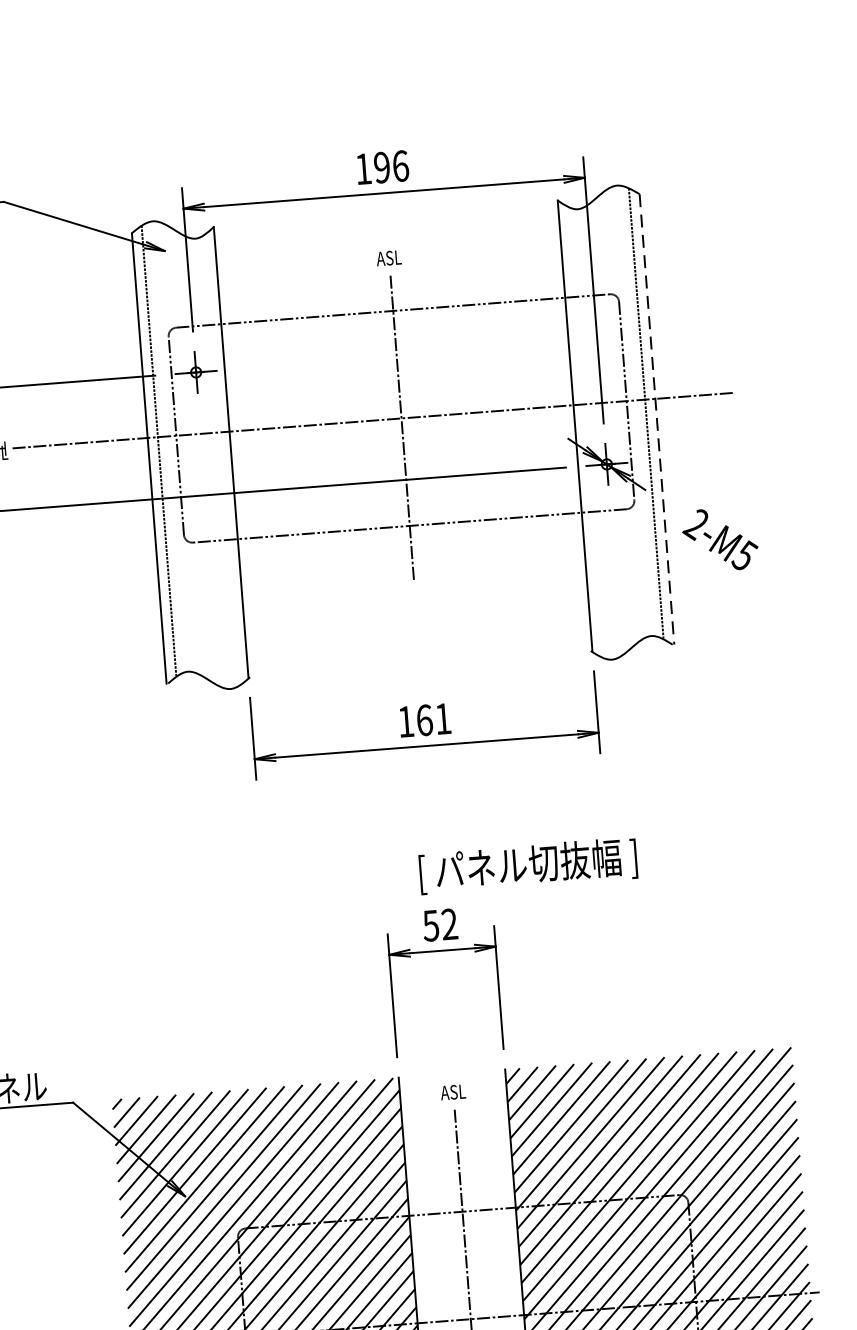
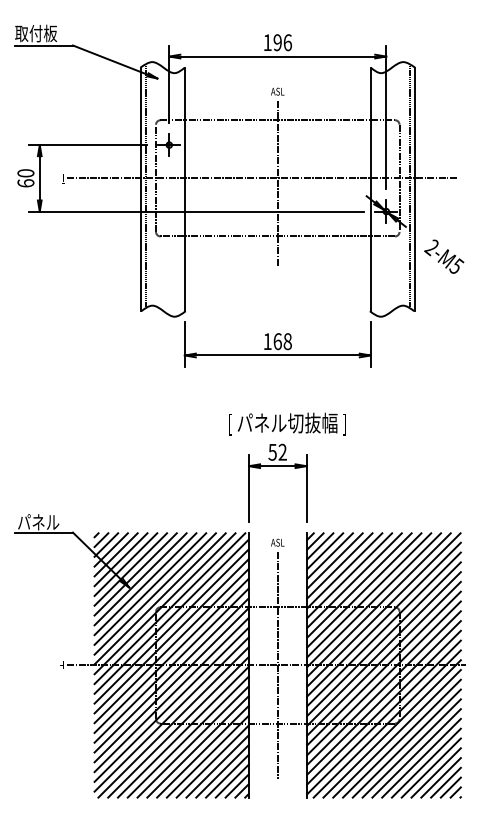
line: (657, 419) -> (415, 189), dashed -> solid
text: (442, 718) -> (287, 341), 161 -> 168
text: (528, 864) -> (287, 423), moved

